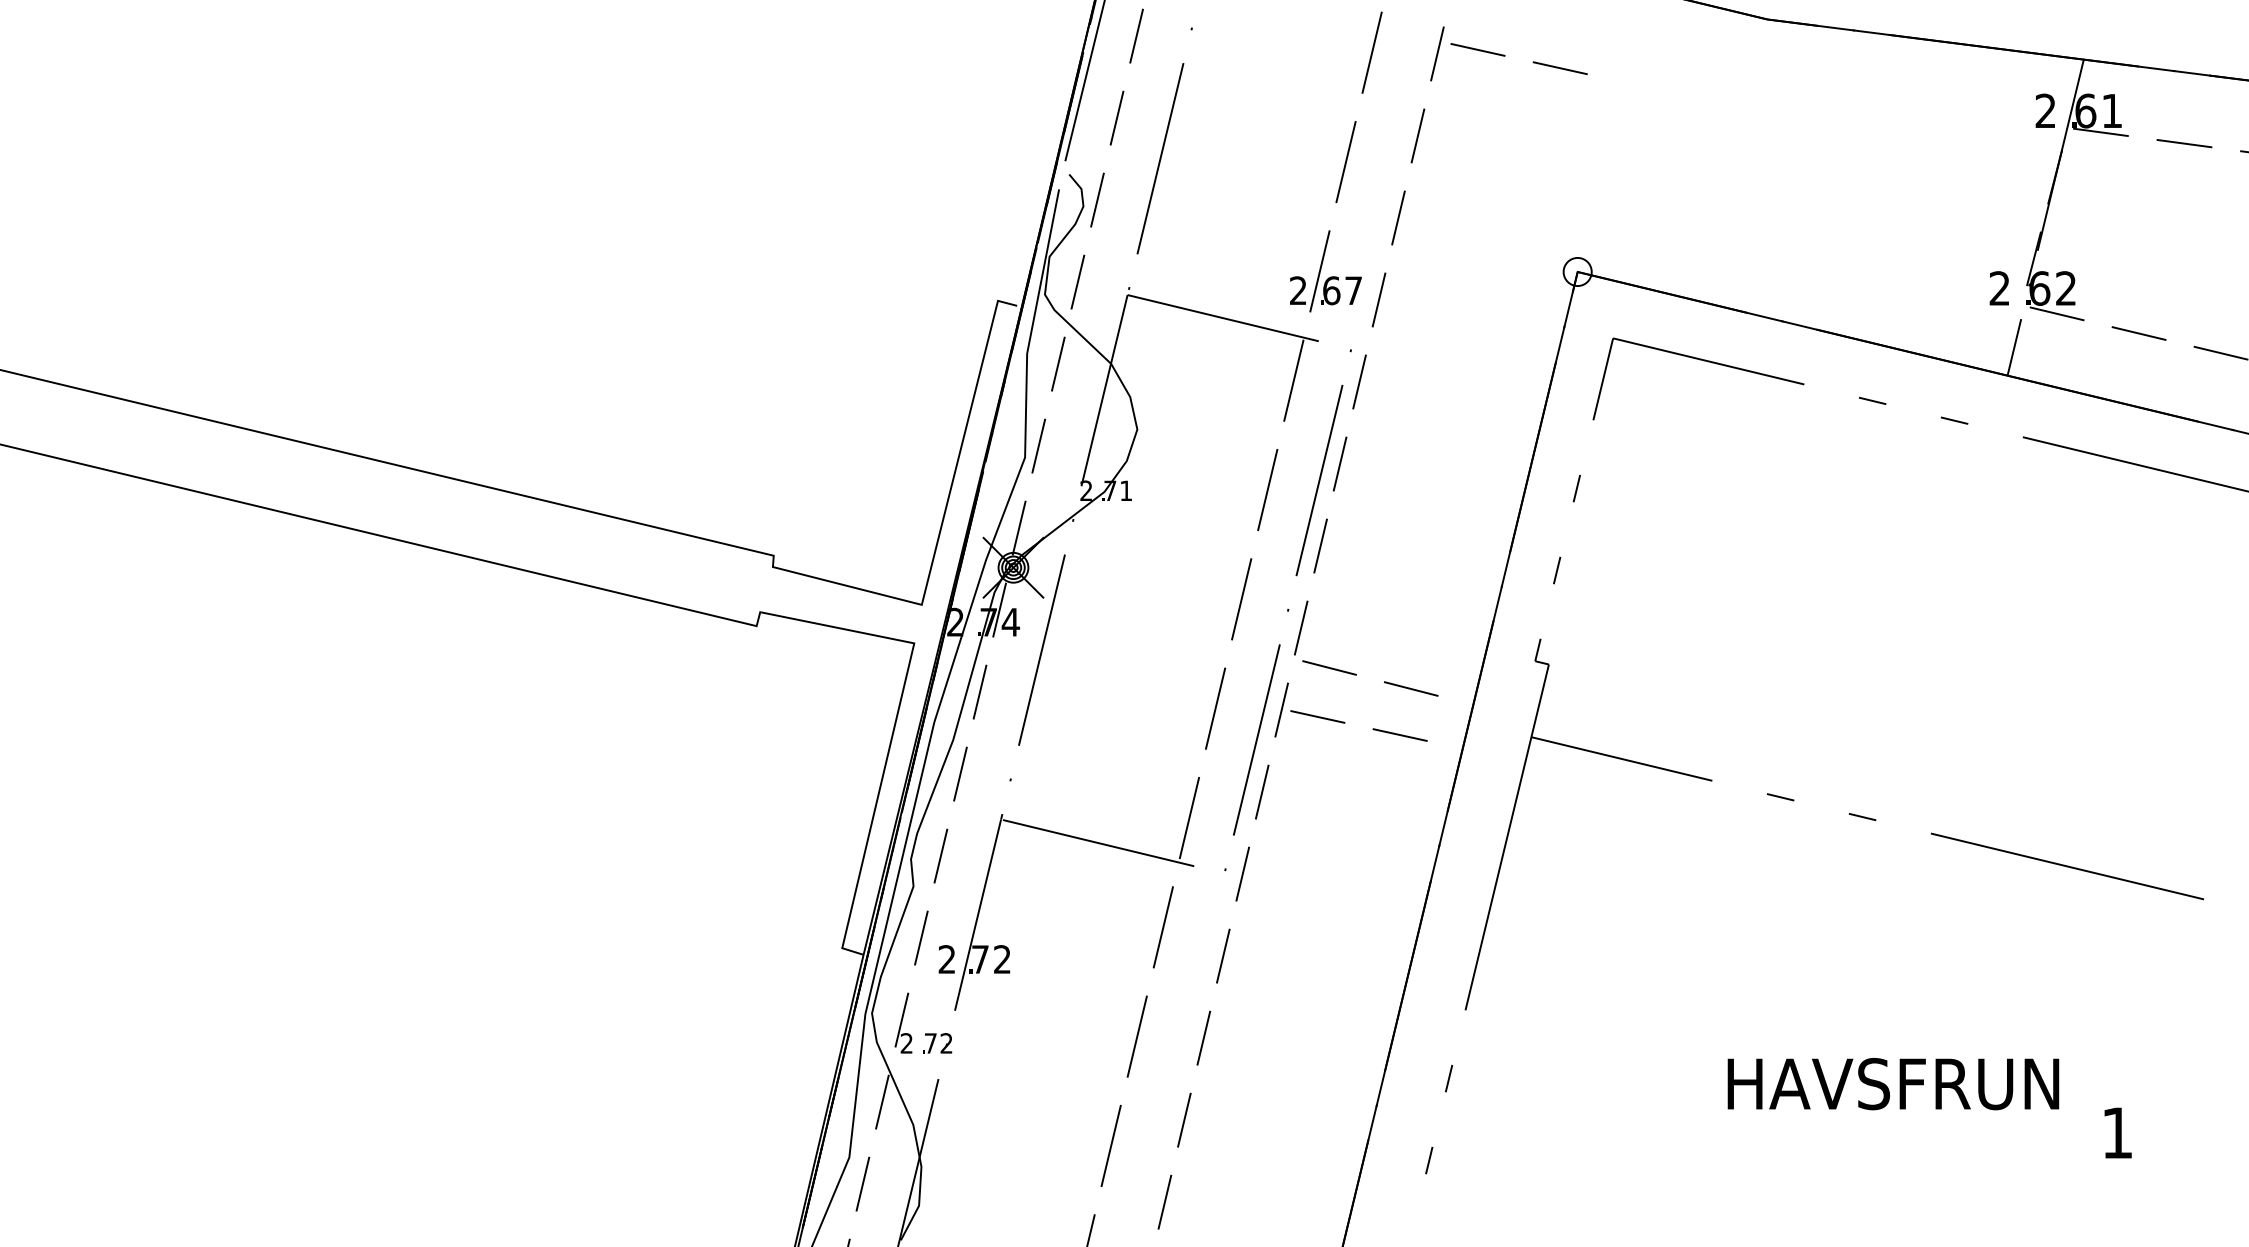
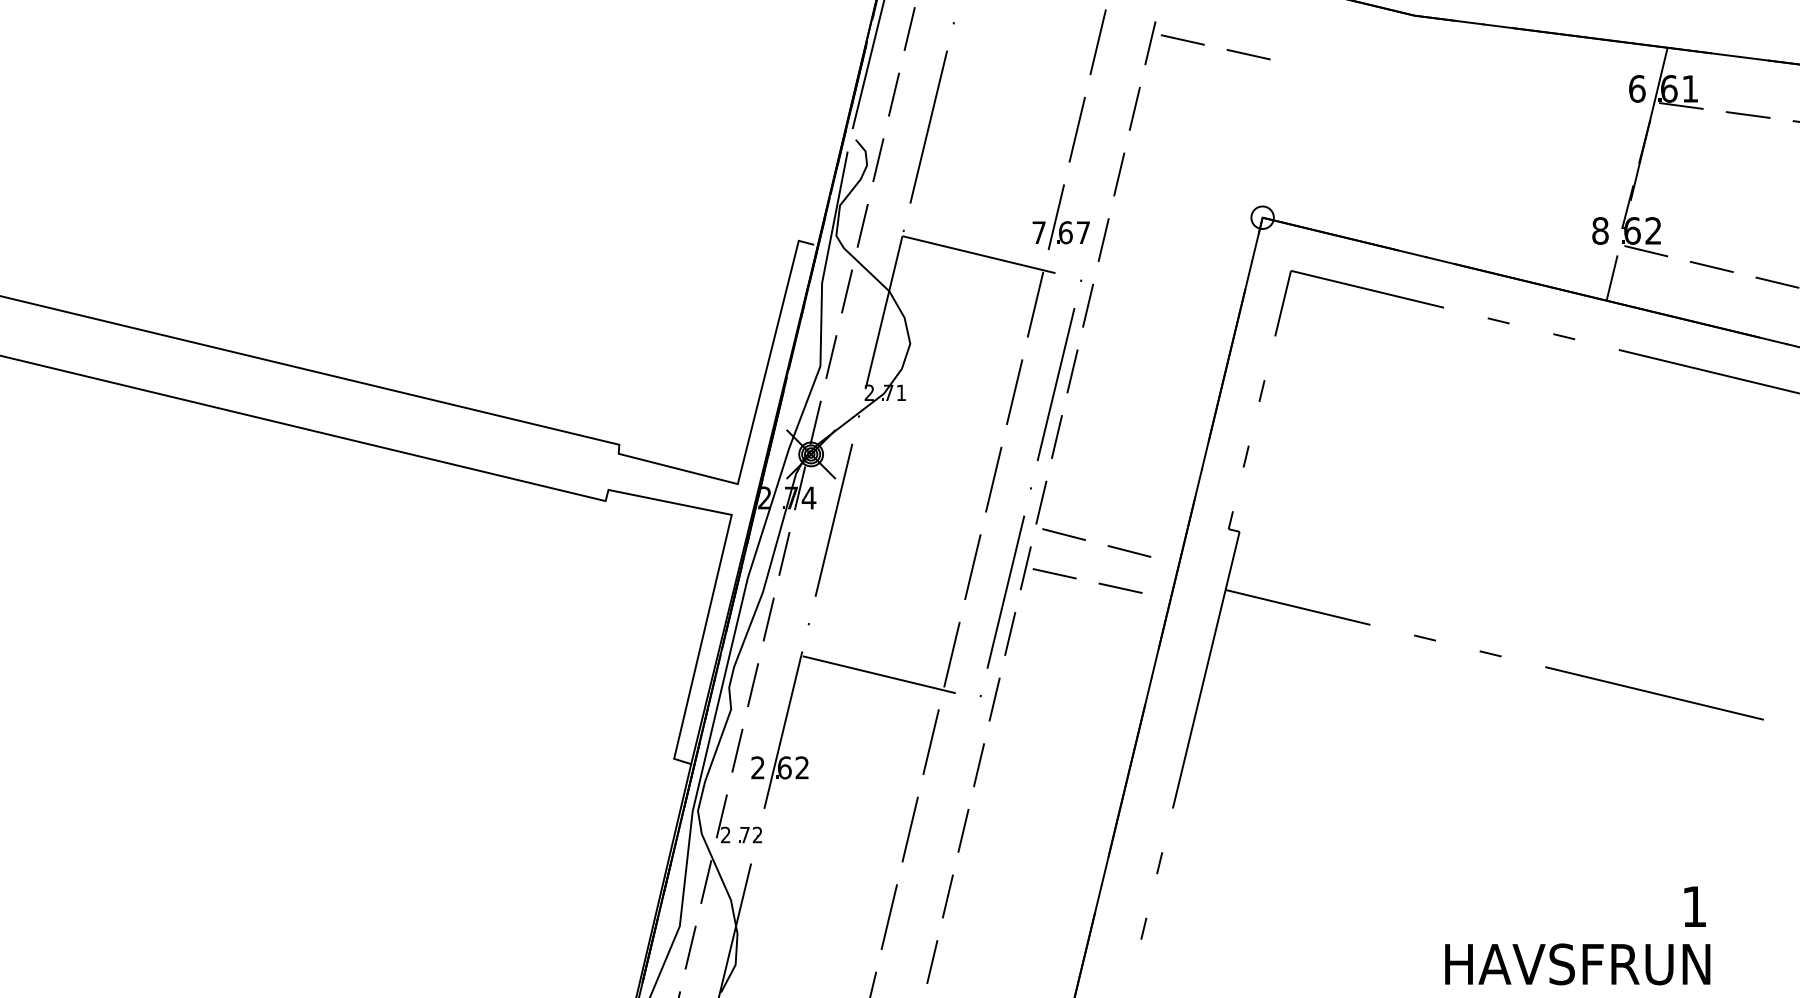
text: (2045, 110) -> (1636, 88), 2 -> 6
text: (1999, 288) -> (1600, 230), 2 -> 8
text: (1298, 290) -> (1039, 232), 2 -> 7
text: (980, 959) -> (784, 767), 72 -> 62
text: (1893, 1084) -> (1577, 964), moved

